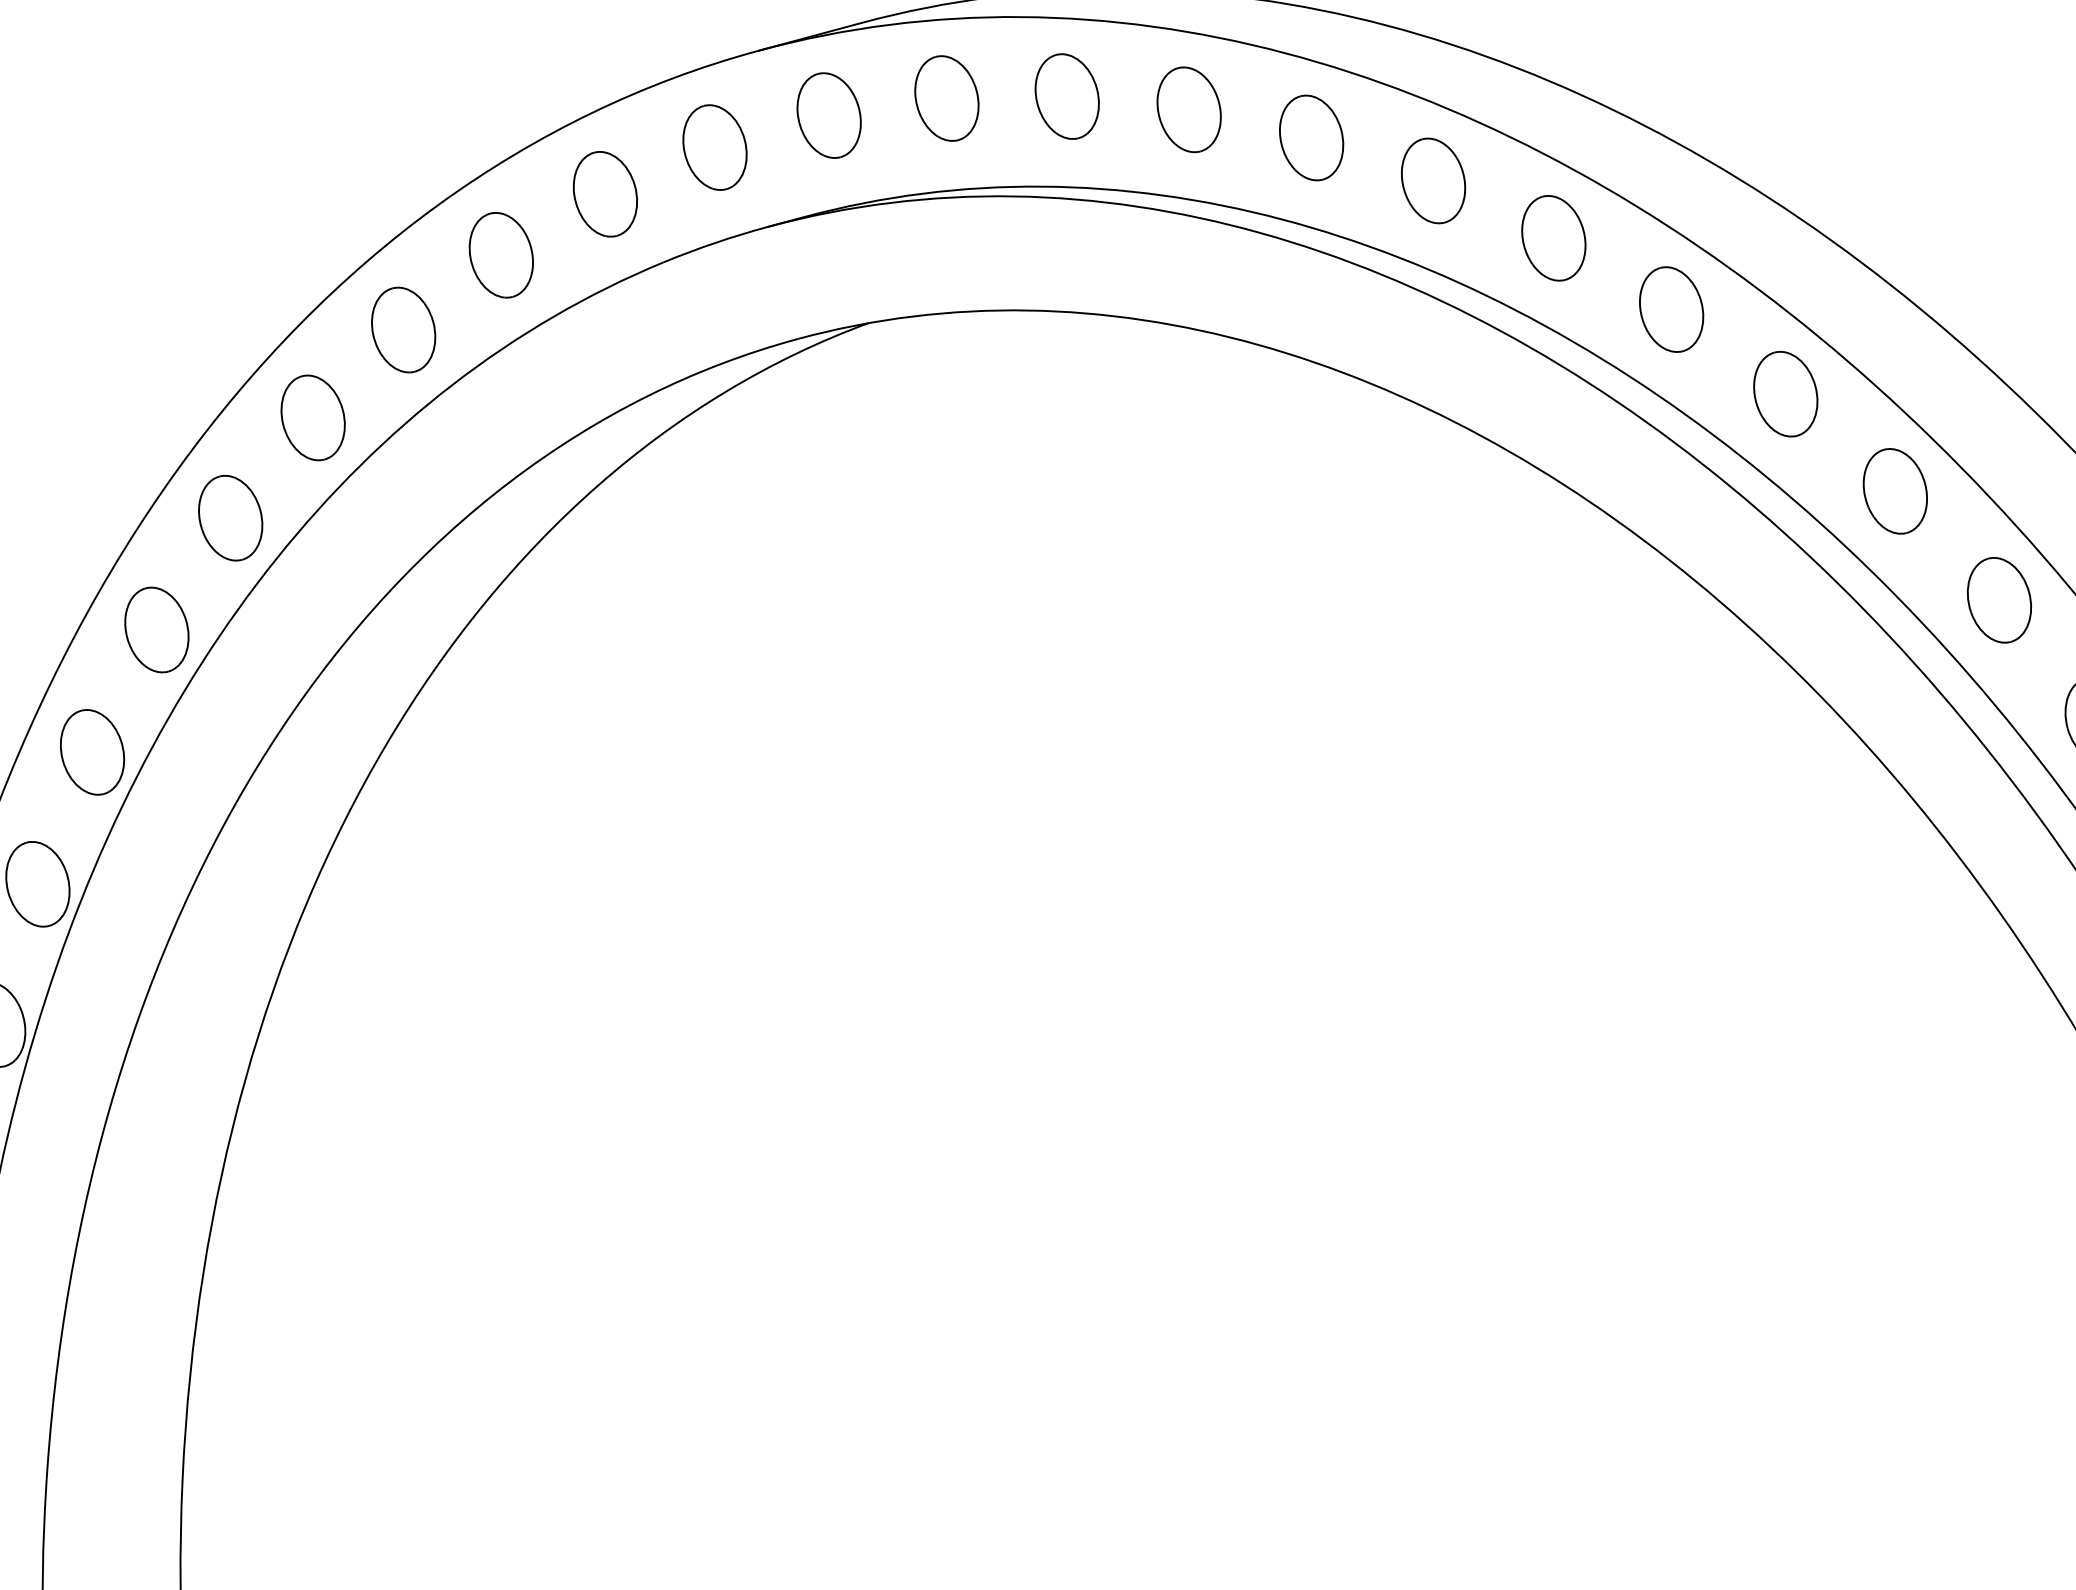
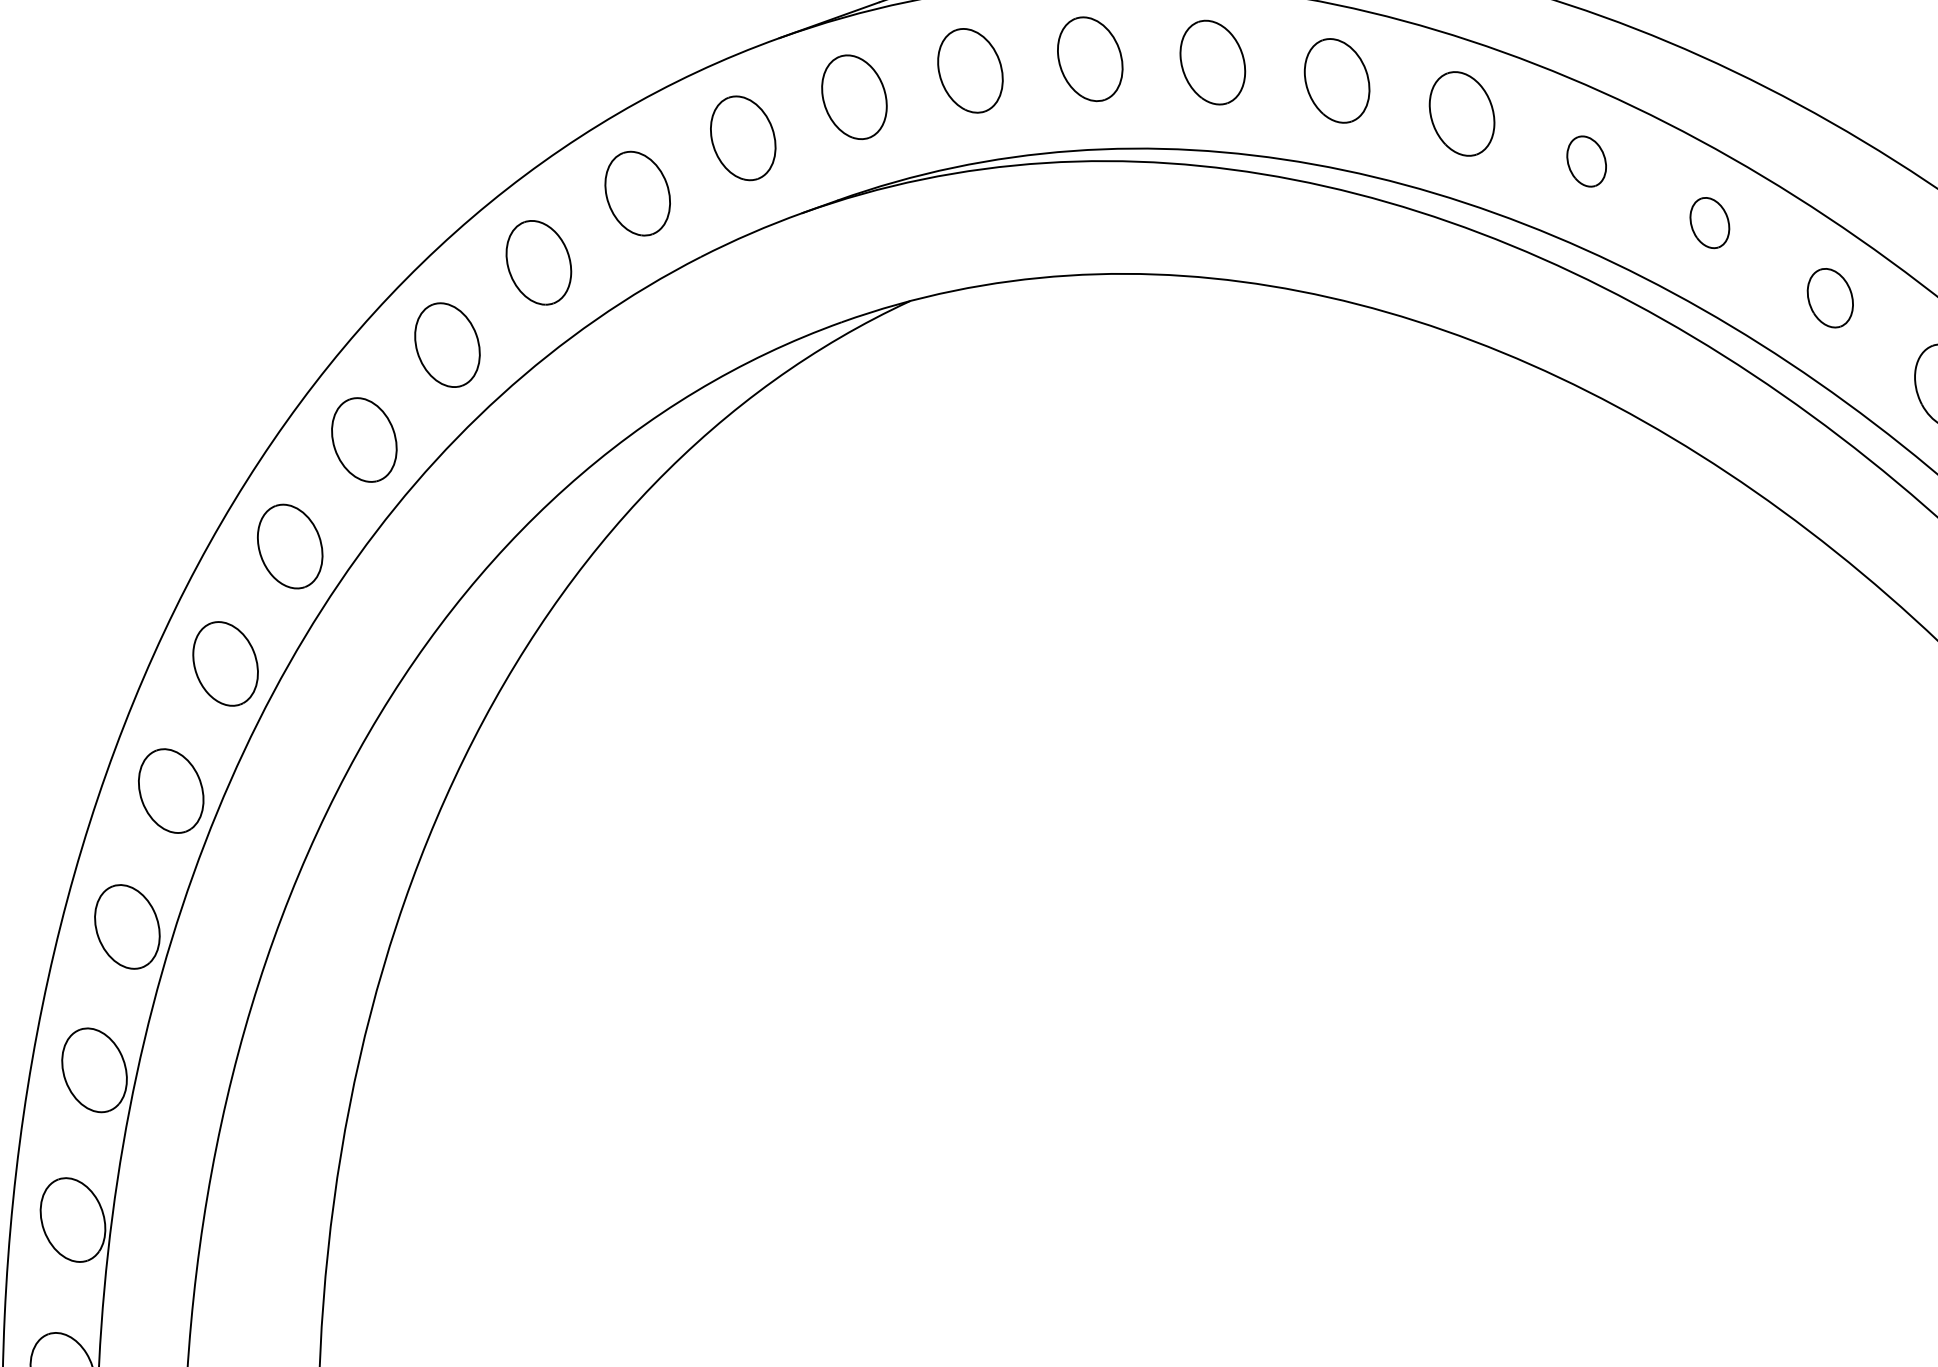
part: (1553, 238) -> (1586, 161), size x0.6
part: (1671, 309) -> (1709, 223), size x0.6
part: (1785, 393) -> (1829, 297), size x0.7

